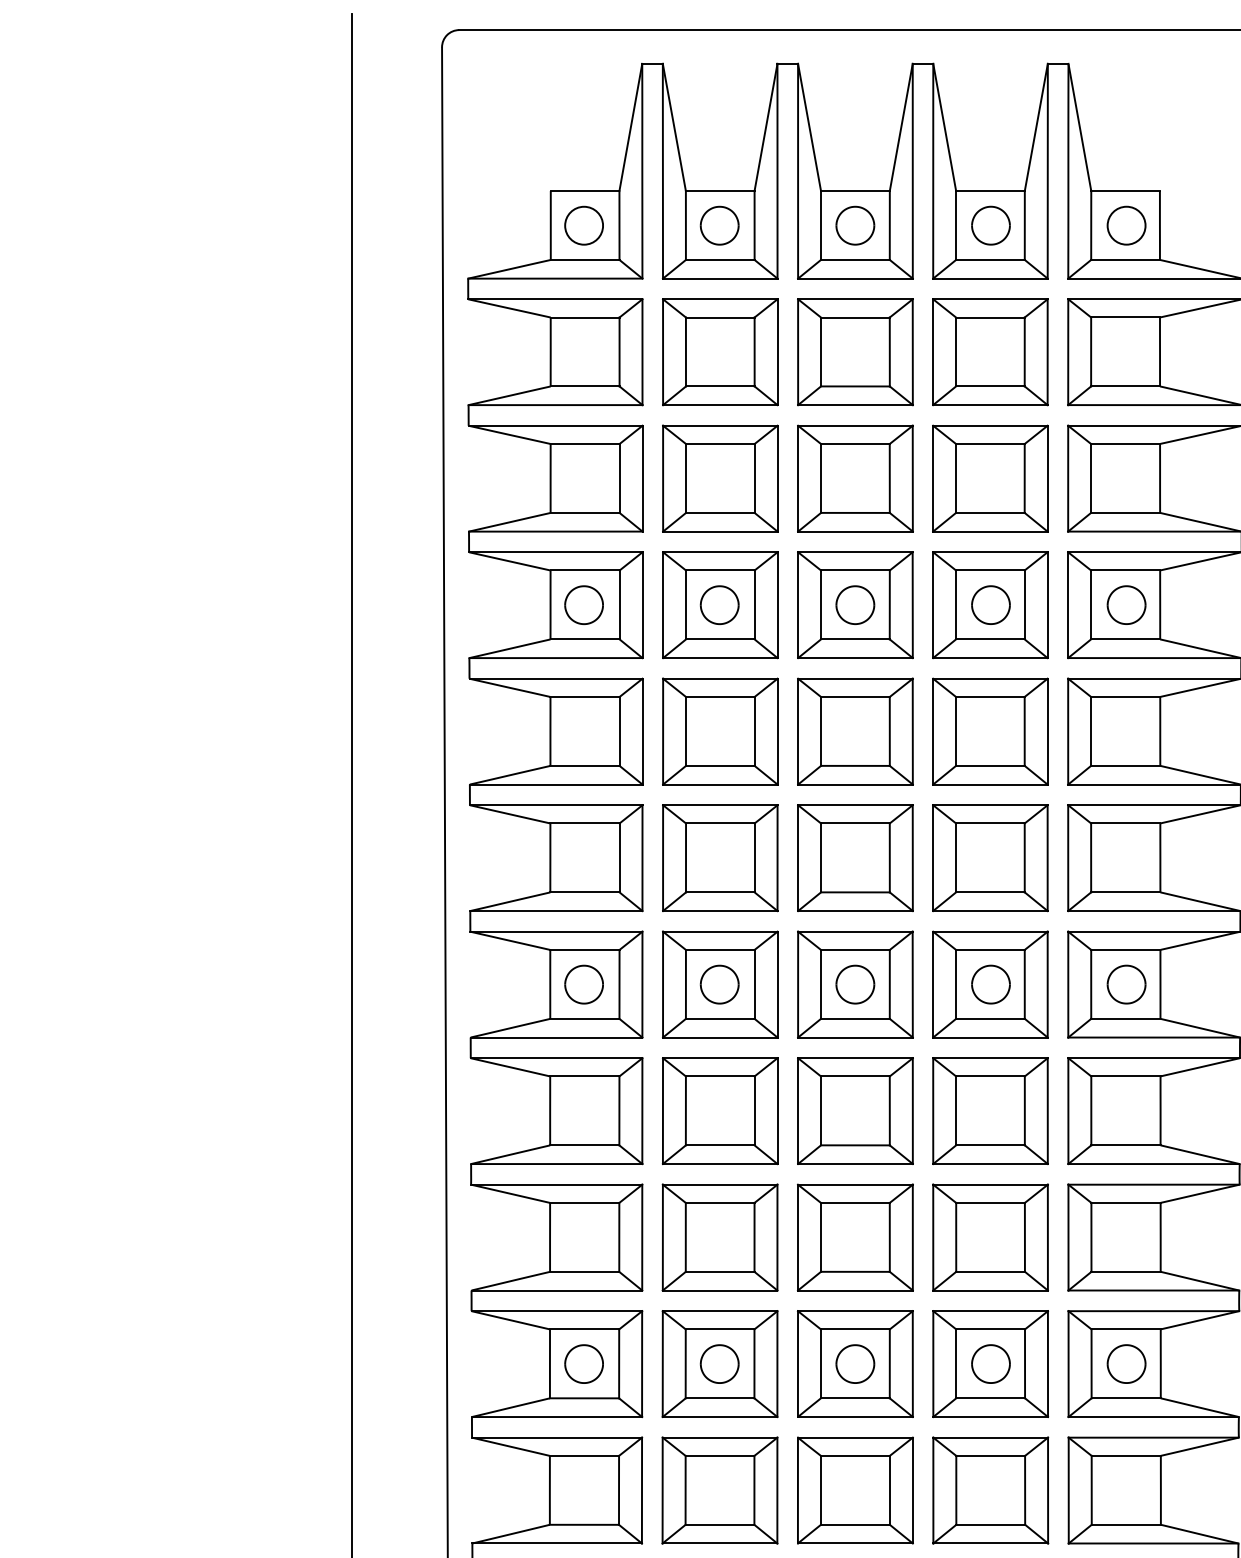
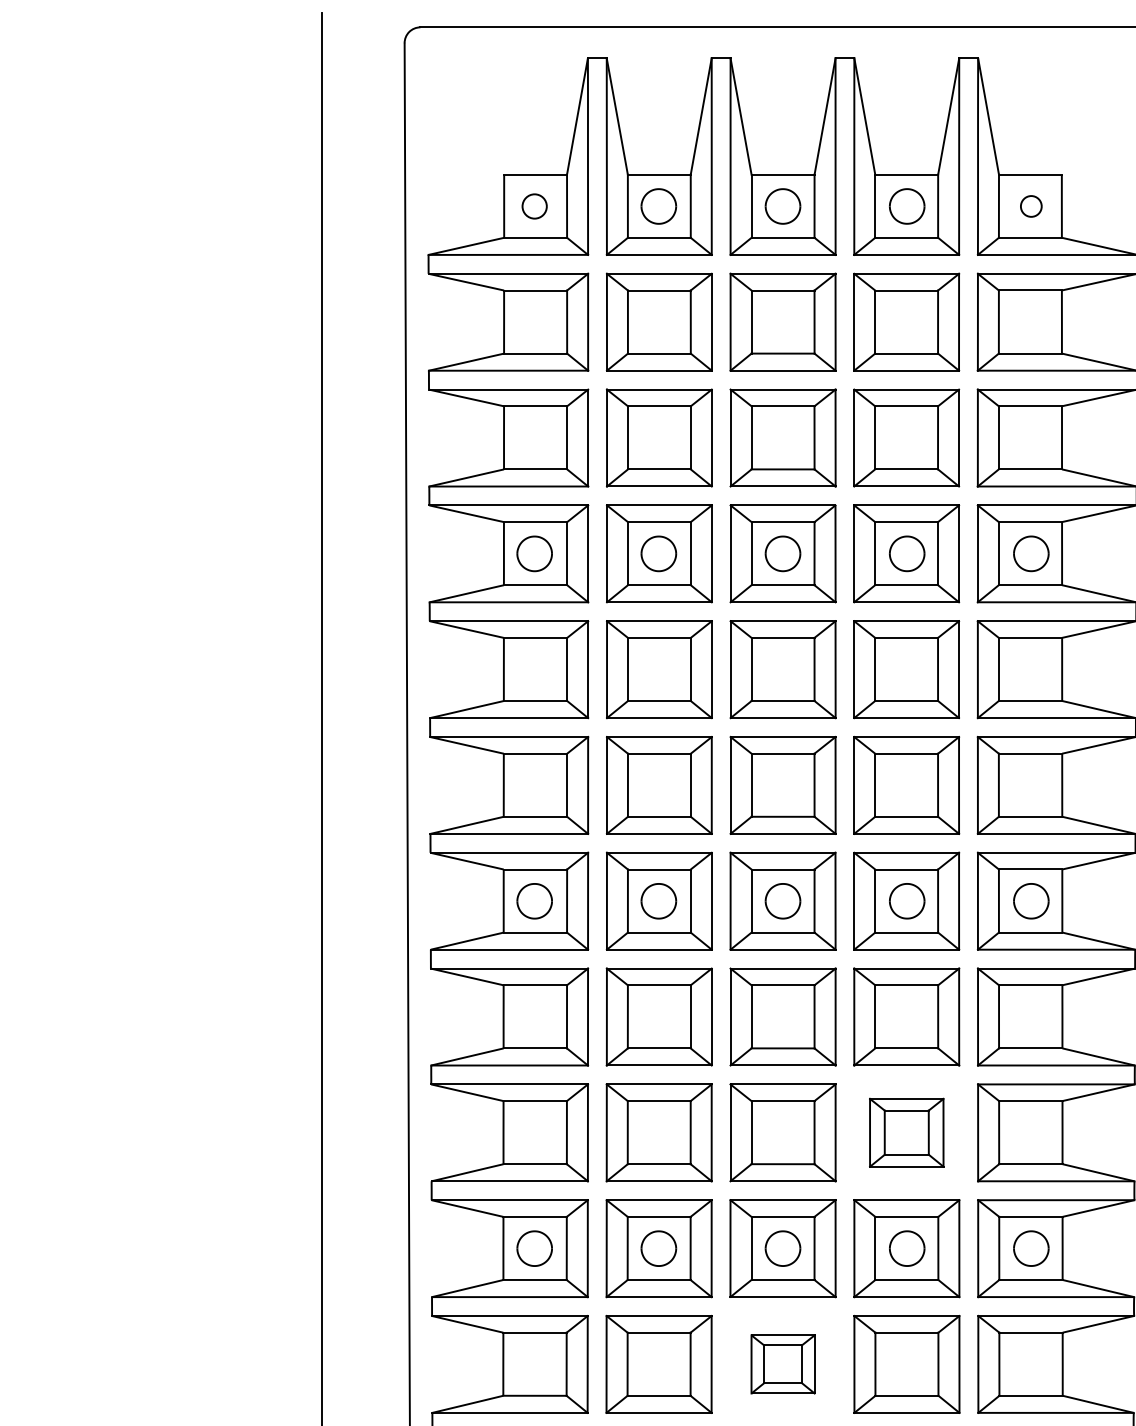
circle: (584, 225) -> (535, 206), size x0.7
circle: (1126, 225) -> (1031, 206), size x0.6
part: (990, 1237) -> (906, 1132), size x0.7
part: (855, 1490) -> (783, 1364), size x0.6

